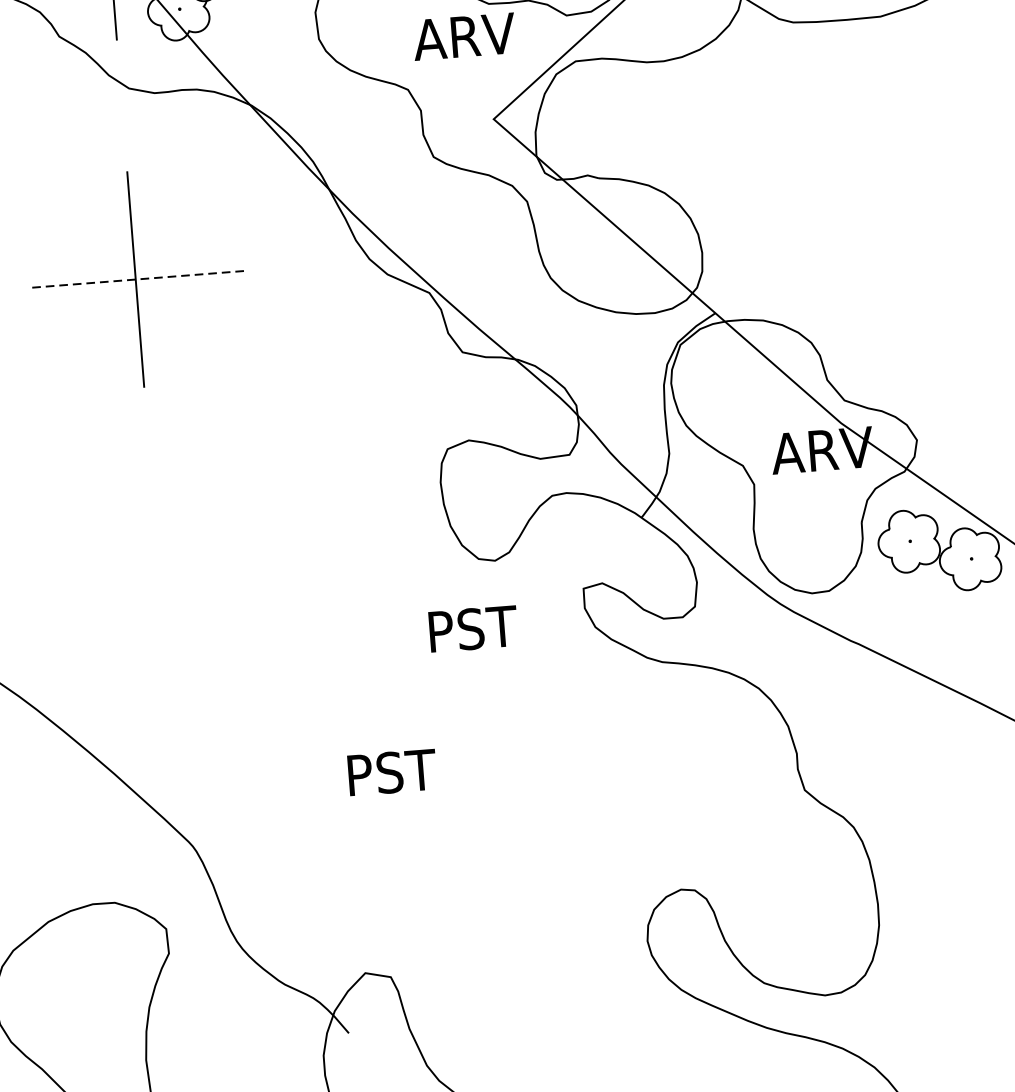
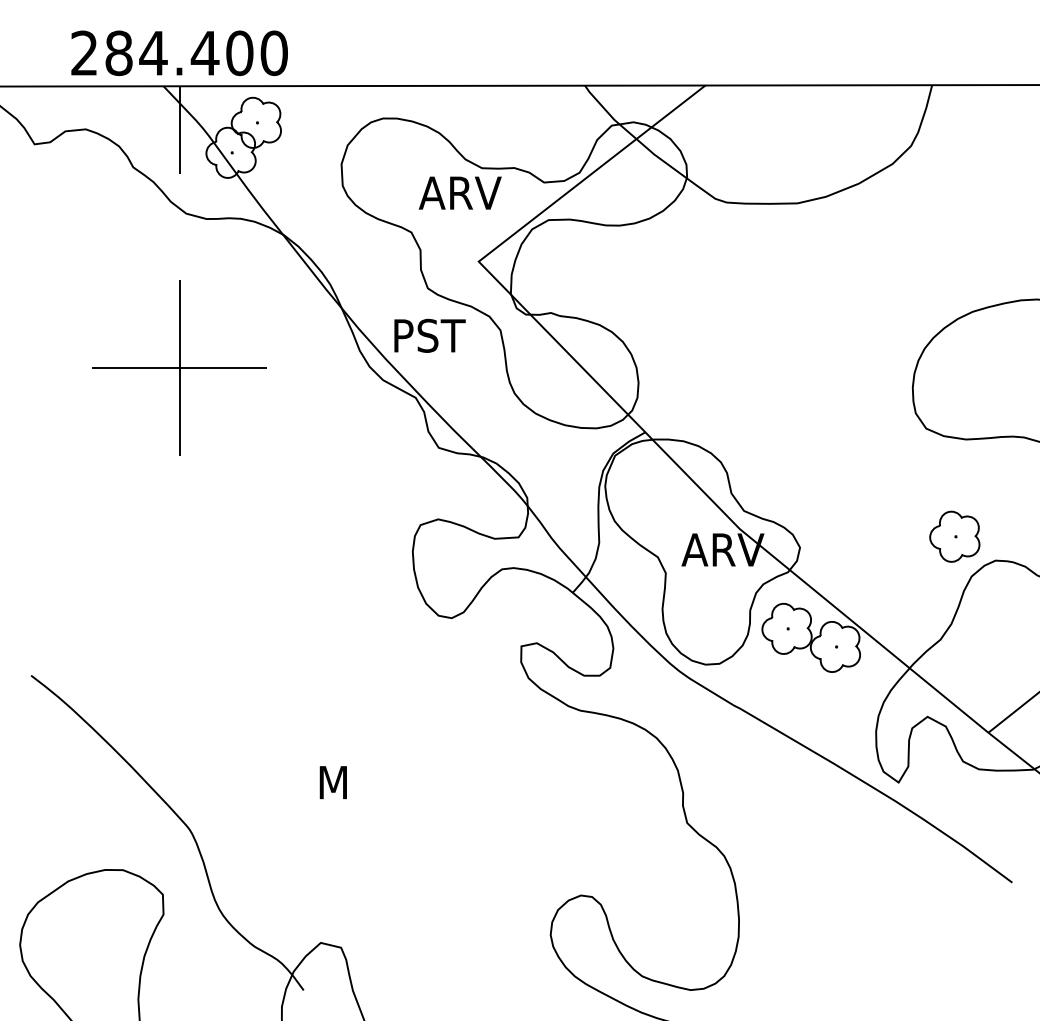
line: (135, 279) -> (179, 368), dashed -> solid
text: (472, 628) -> (429, 335), moved
text: (394, 772) -> (357, 782), PST -> M

